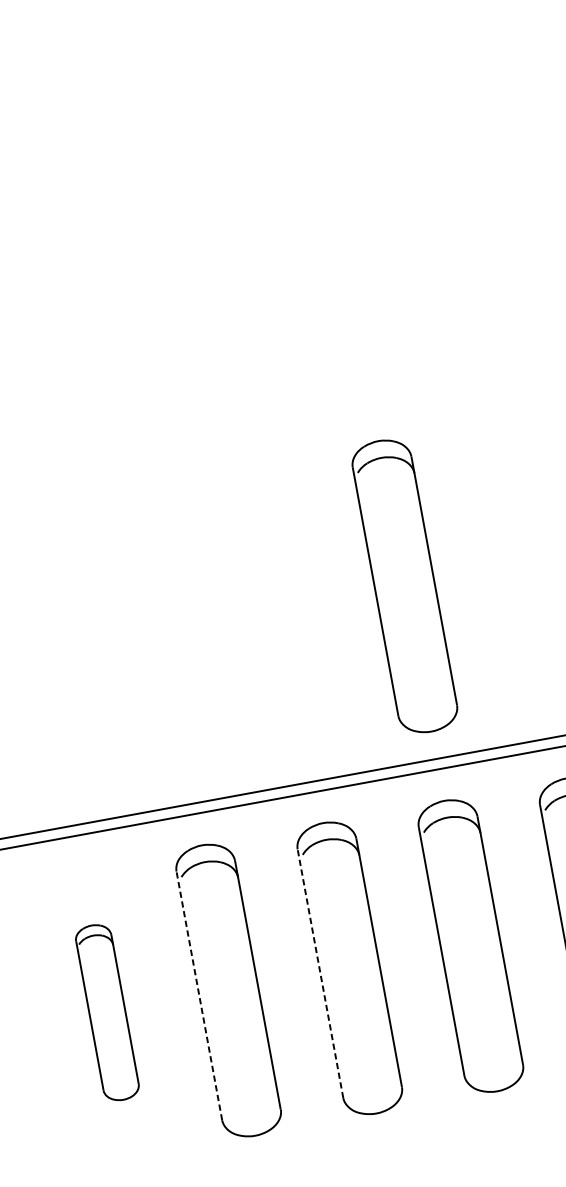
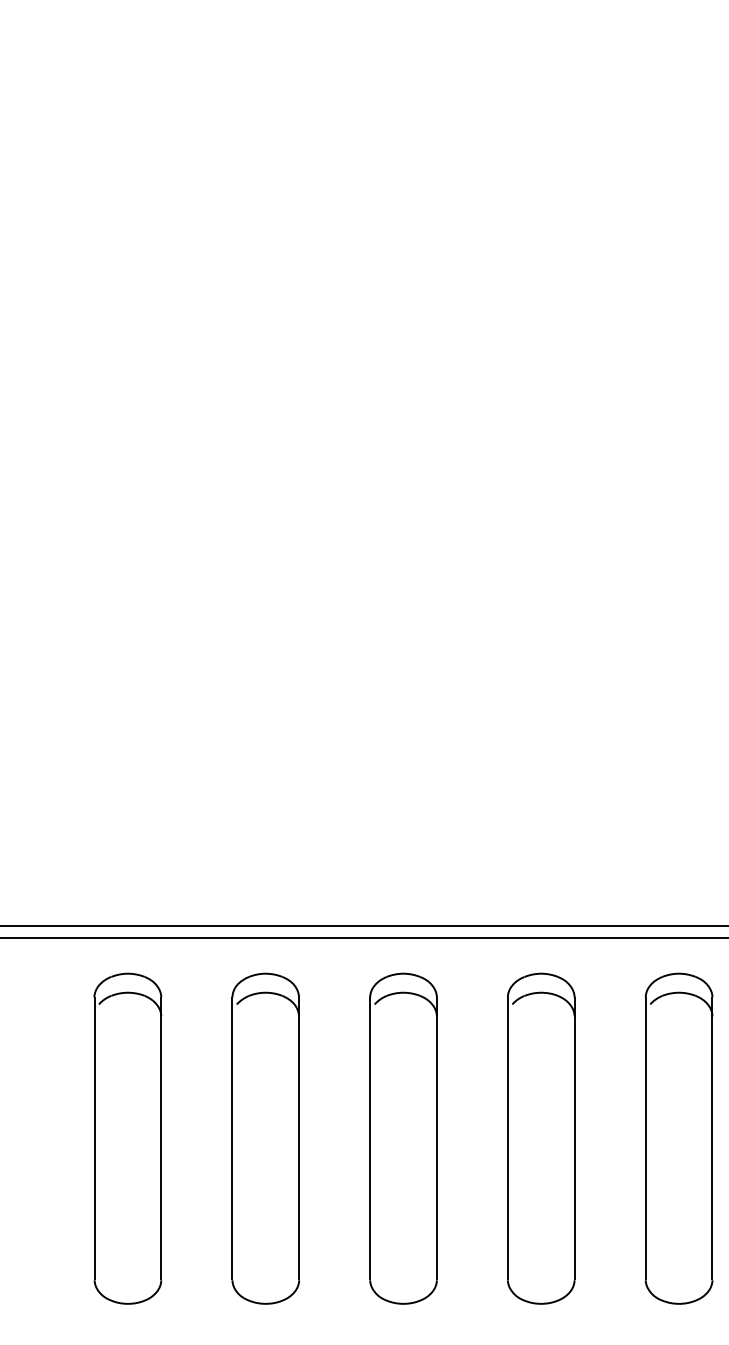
part: (405, 586) -> (541, 729), removed
line: (320, 973) -> (370, 1138), dashed -> solid
line: (199, 995) -> (232, 1138), dashed -> solid
part: (107, 1012) -> (127, 1138), size x1.67

